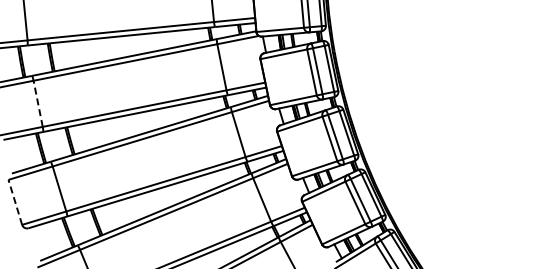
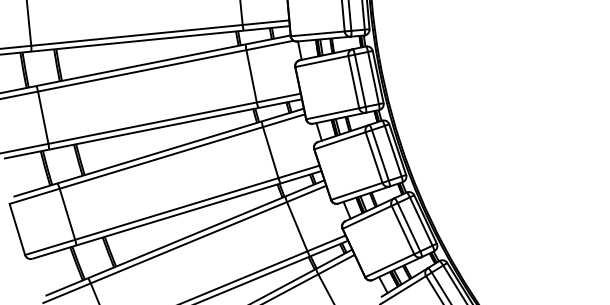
line: (38, 103) -> (43, 117), dashed -> solid
line: (15, 202) -> (17, 229), dashed -> solid

